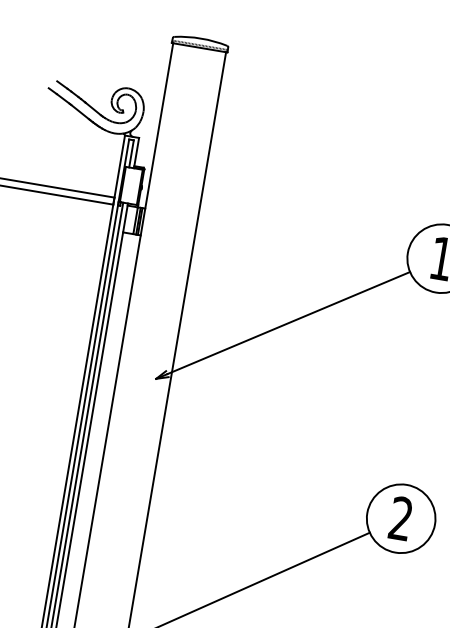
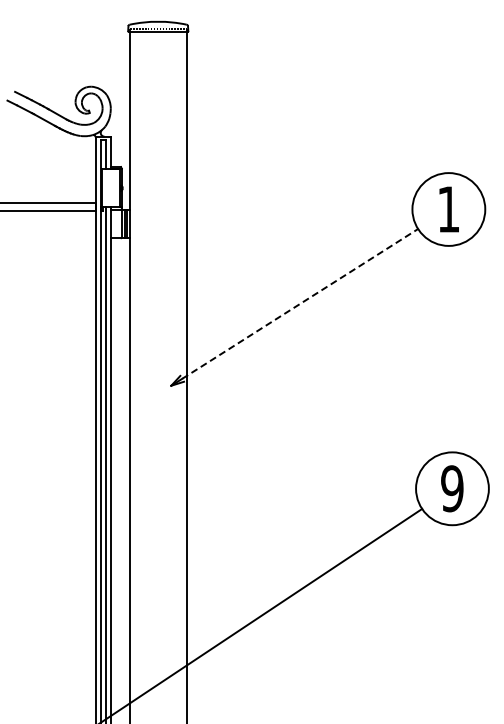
line: (289, 322) -> (300, 303), solid -> dashed
text: (401, 518) -> (452, 488), 2 -> 9

